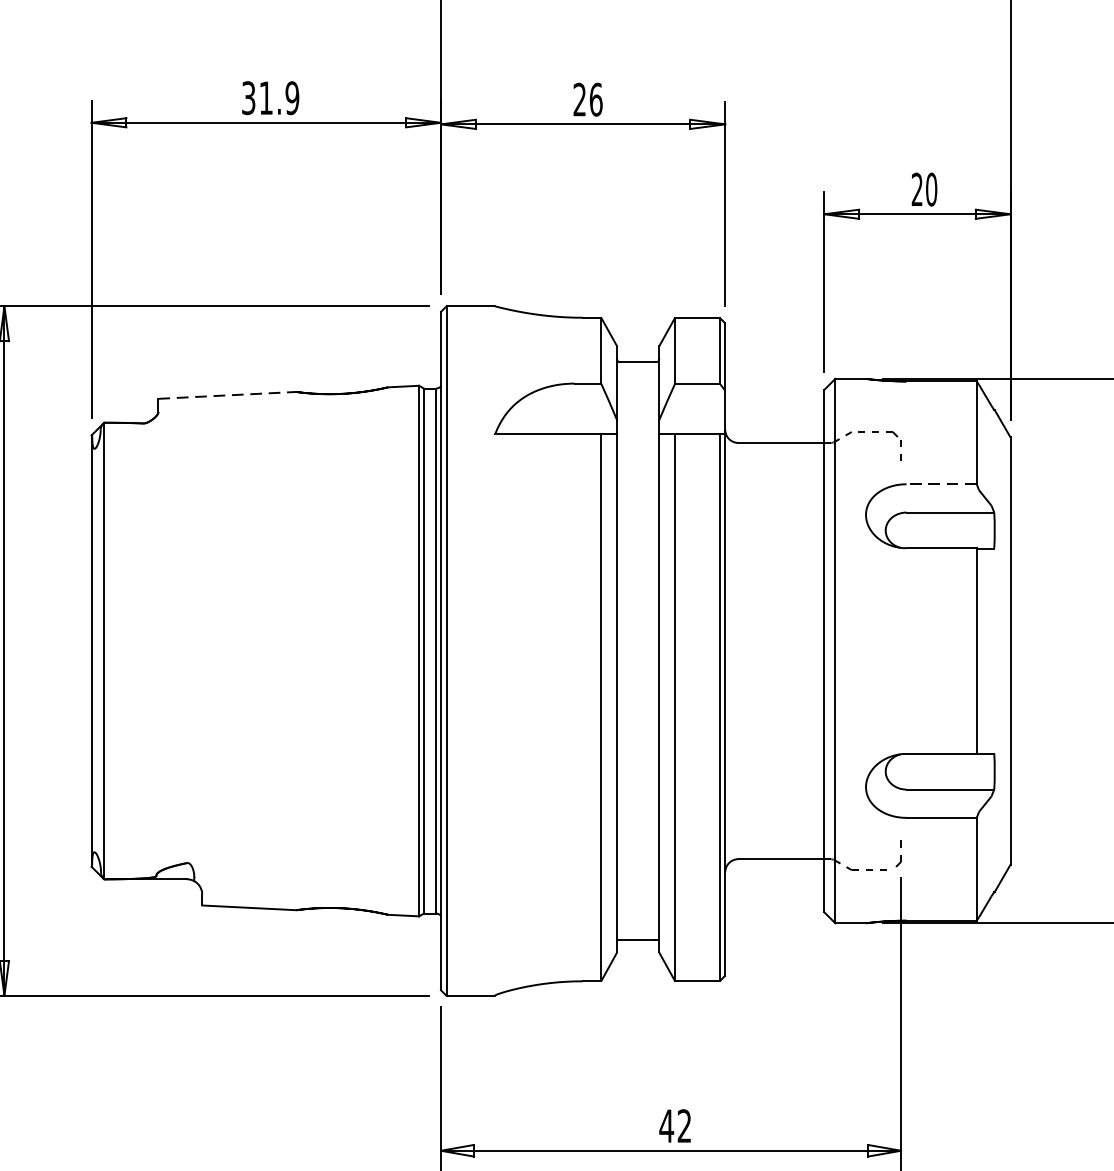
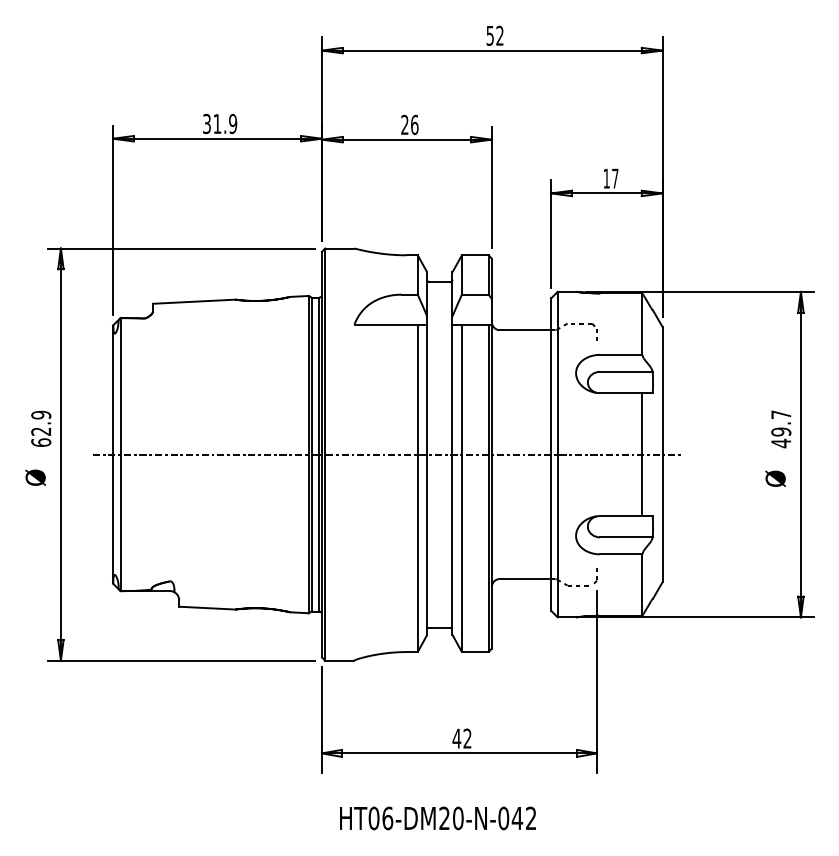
text: (923, 189) -> (610, 178), 20 -> 17
line: (227, 395) -> (194, 301), dashed -> solid
line: (941, 483) -> (621, 354), dashed -> solid
line: (550, 650) -> (387, 454), added

